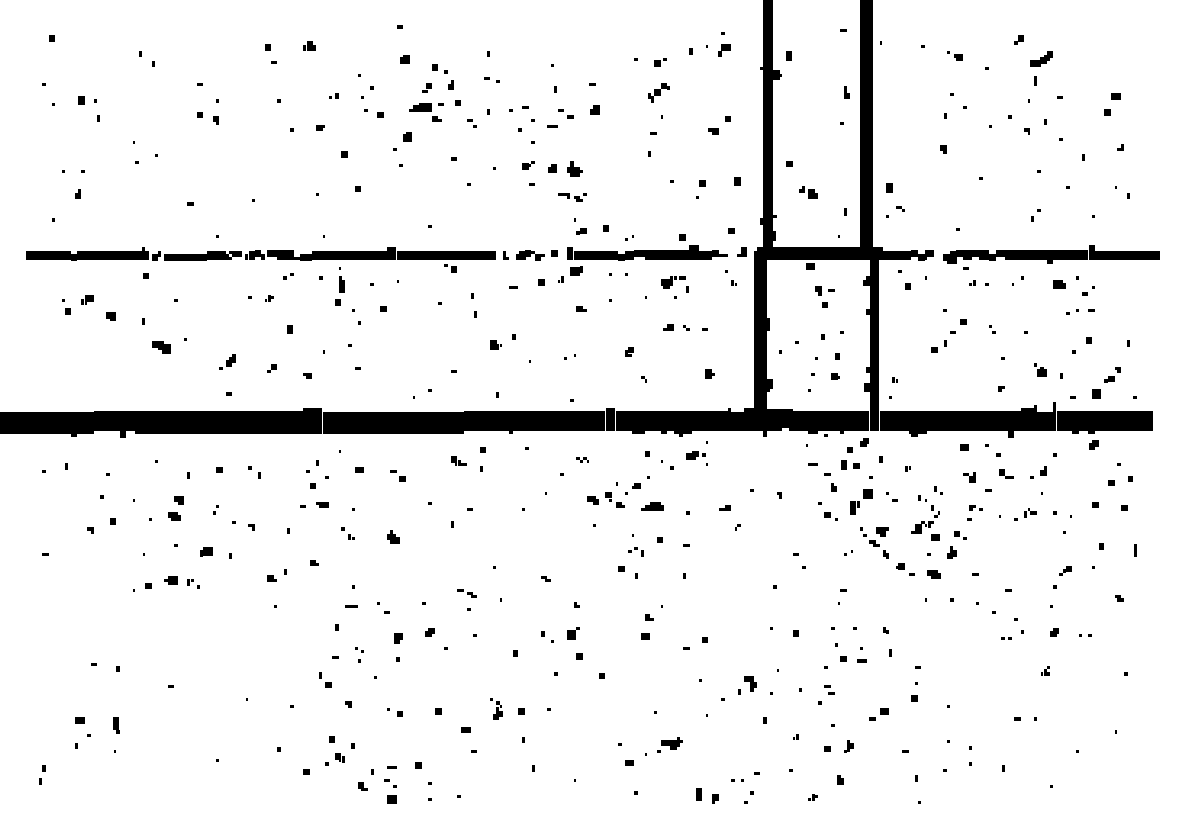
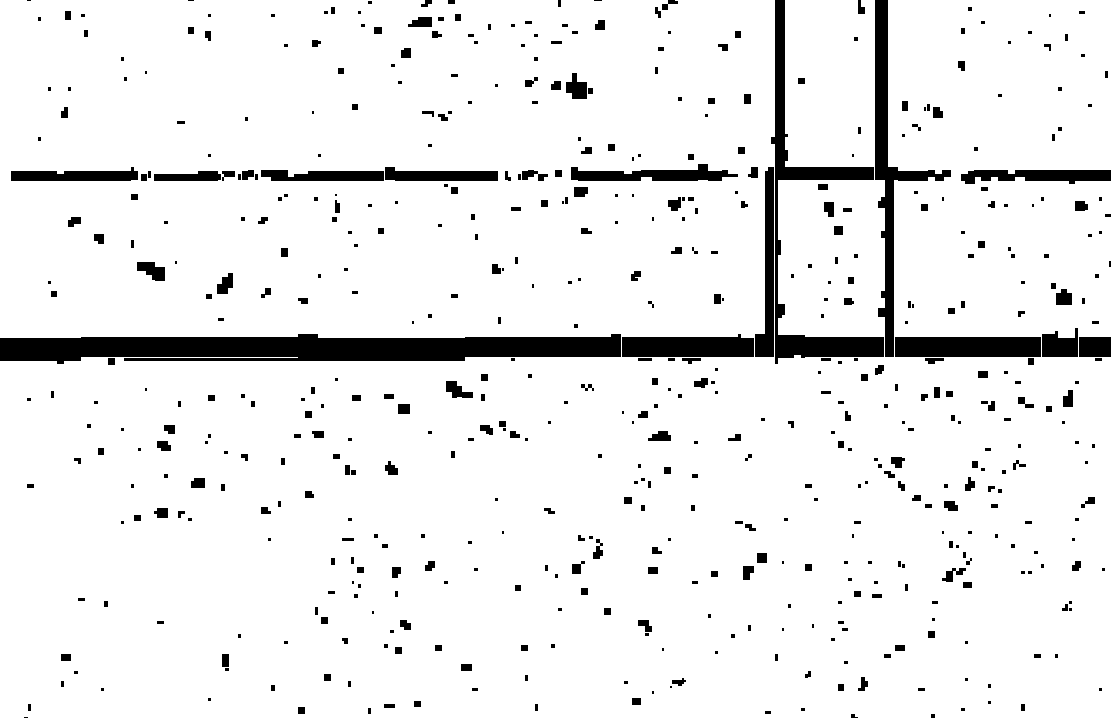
part: (574, 168) -> (578, 85), size x1.6
part: (808, 192) -> (933, 110), moved
part: (572, 197) -> (437, 115), moved
part: (339, 286) -> (335, 207), size x0.7
part: (824, 296) -> (837, 218), size x1.4
part: (66, 306) -> (52, 288), moved
part: (938, 346) -> (956, 307), moved
part: (161, 347) -> (151, 271), size x1.4
part: (227, 361) -> (219, 285), size x1.6
part: (1040, 369) -> (1061, 293), size x1.6
part: (458, 460) -> (458, 388), size x1.6
part: (850, 464) -> (943, 392), moved
part: (1038, 472) -> (1059, 400), size x1.6
part: (397, 475) -> (395, 403), size x1.6
part: (605, 499) -> (499, 428), moved
part: (861, 501) -> (755, 566), moved
part: (975, 507) -> (994, 488), moved
part: (1025, 514) -> (1014, 466), moved
part: (925, 517) -> (957, 564), moved
part: (347, 533) -> (343, 463), size x1.6
part: (466, 593) -> (744, 525), moved
part: (360, 630) -> (357, 564), added
part: (750, 683) -> (645, 627), moved
part: (496, 708) -> (596, 546), moved
part: (116, 725) -> (225, 662), moved
part: (669, 744) -> (677, 682), size x0.6
part: (334, 759) -> (399, 626), moved

